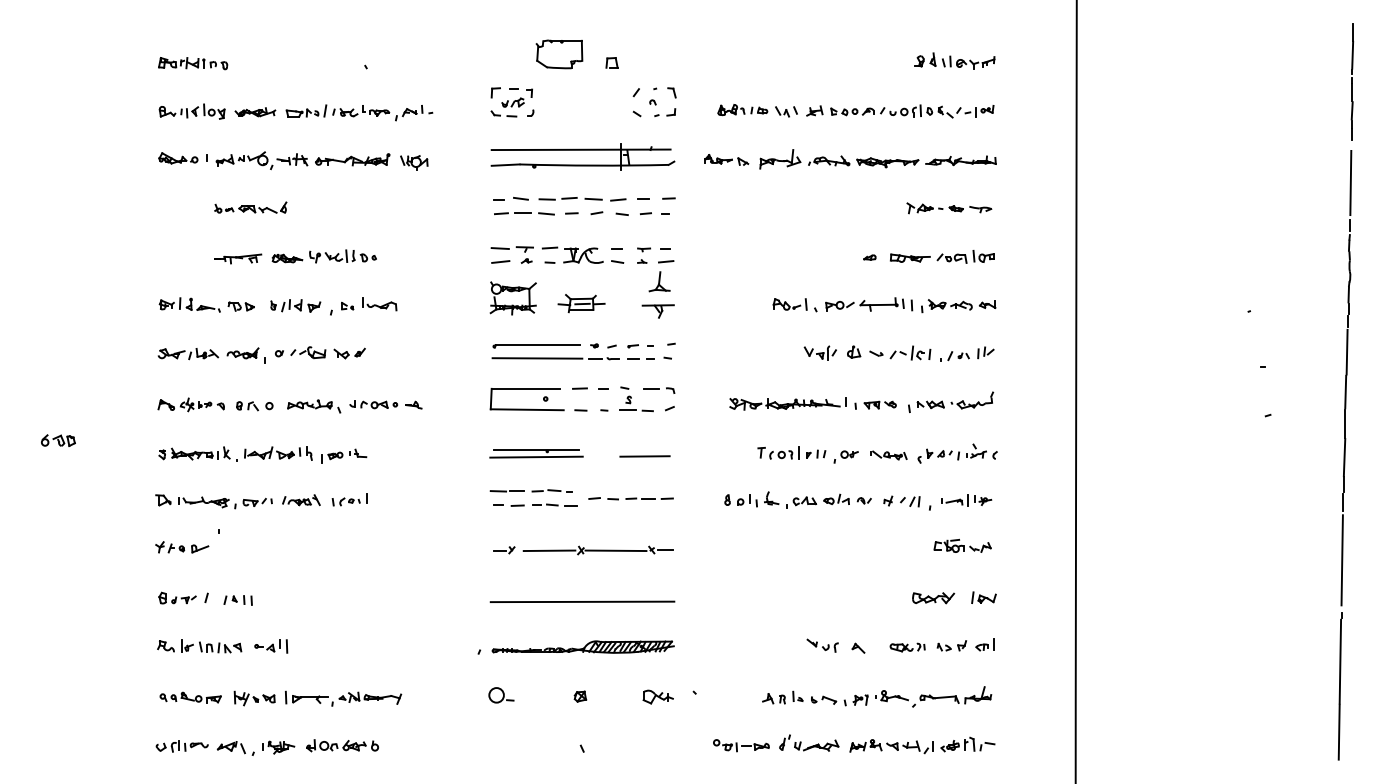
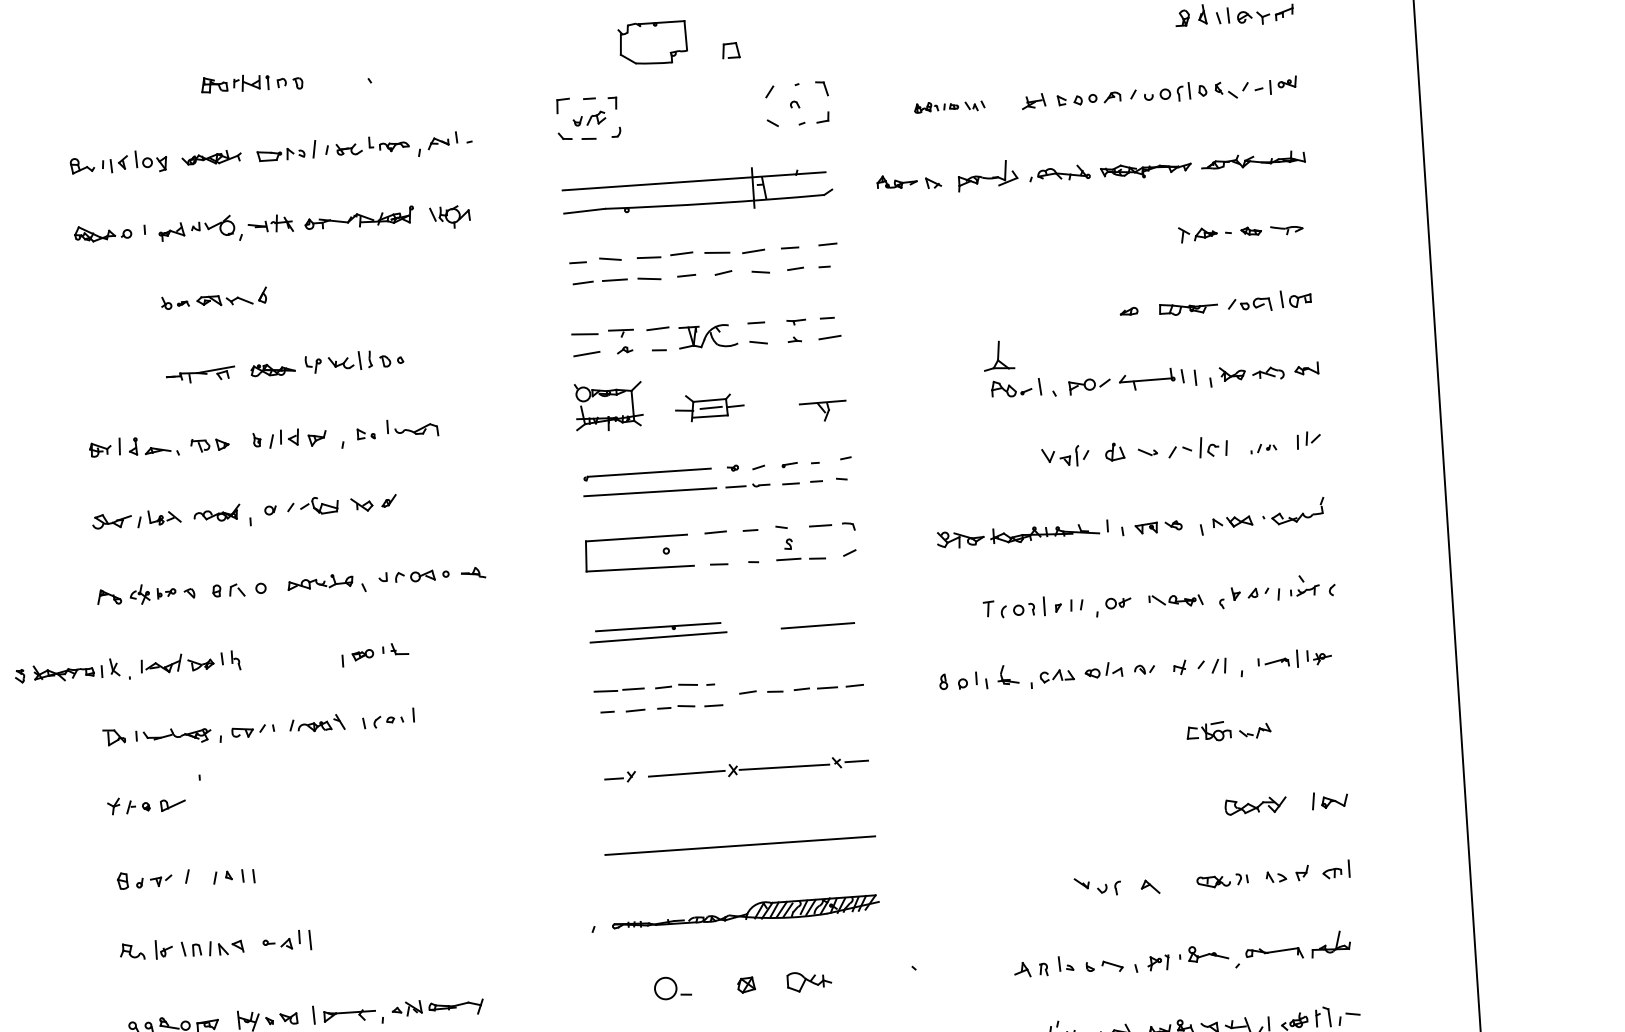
part: (193, 63) -> (252, 83), moved
part: (757, 110) -> (949, 106), size x0.6
part: (659, 281) -> (998, 355), moved
part: (954, 356) -> (1263, 448), size x0.6
part: (236, 459) -> (129, 676), moved
part: (962, 545) -> (1228, 729), moved
part: (501, 695) -> (672, 988), moved
part: (657, 696) -> (808, 980), moved

